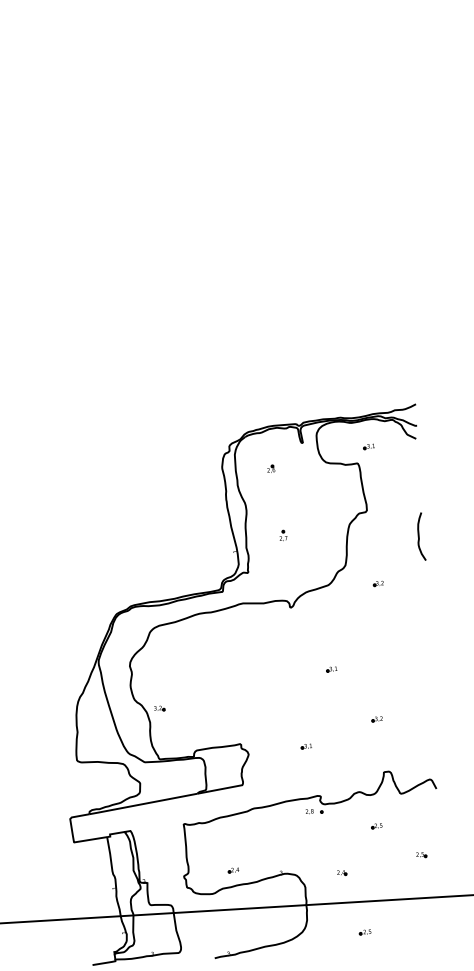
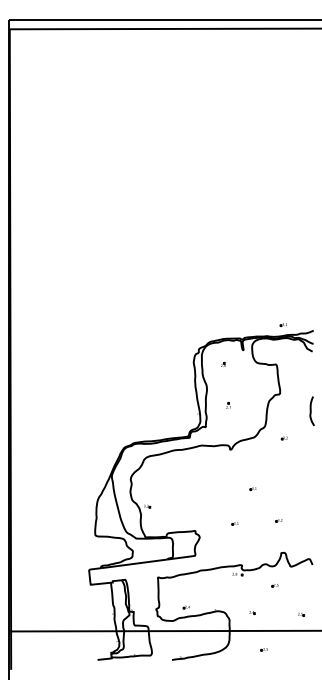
part: (367, 448) -> (282, 325), moved
part: (305, 746) -> (234, 523), moved
part: (421, 854) -> (301, 614), moved

